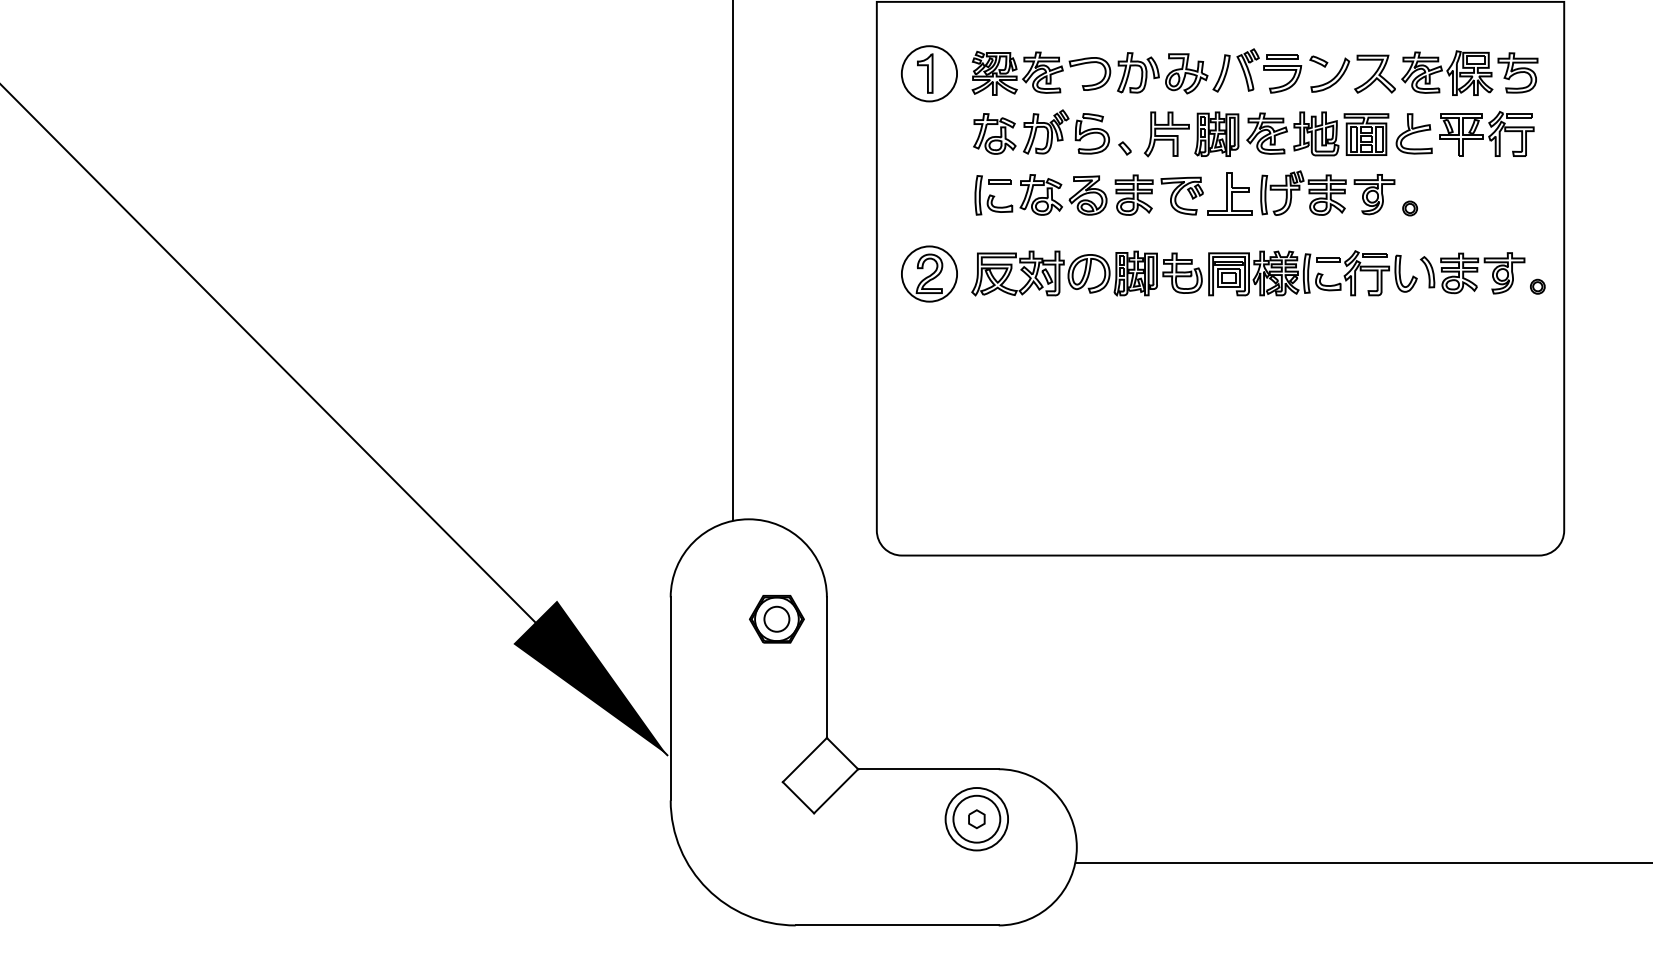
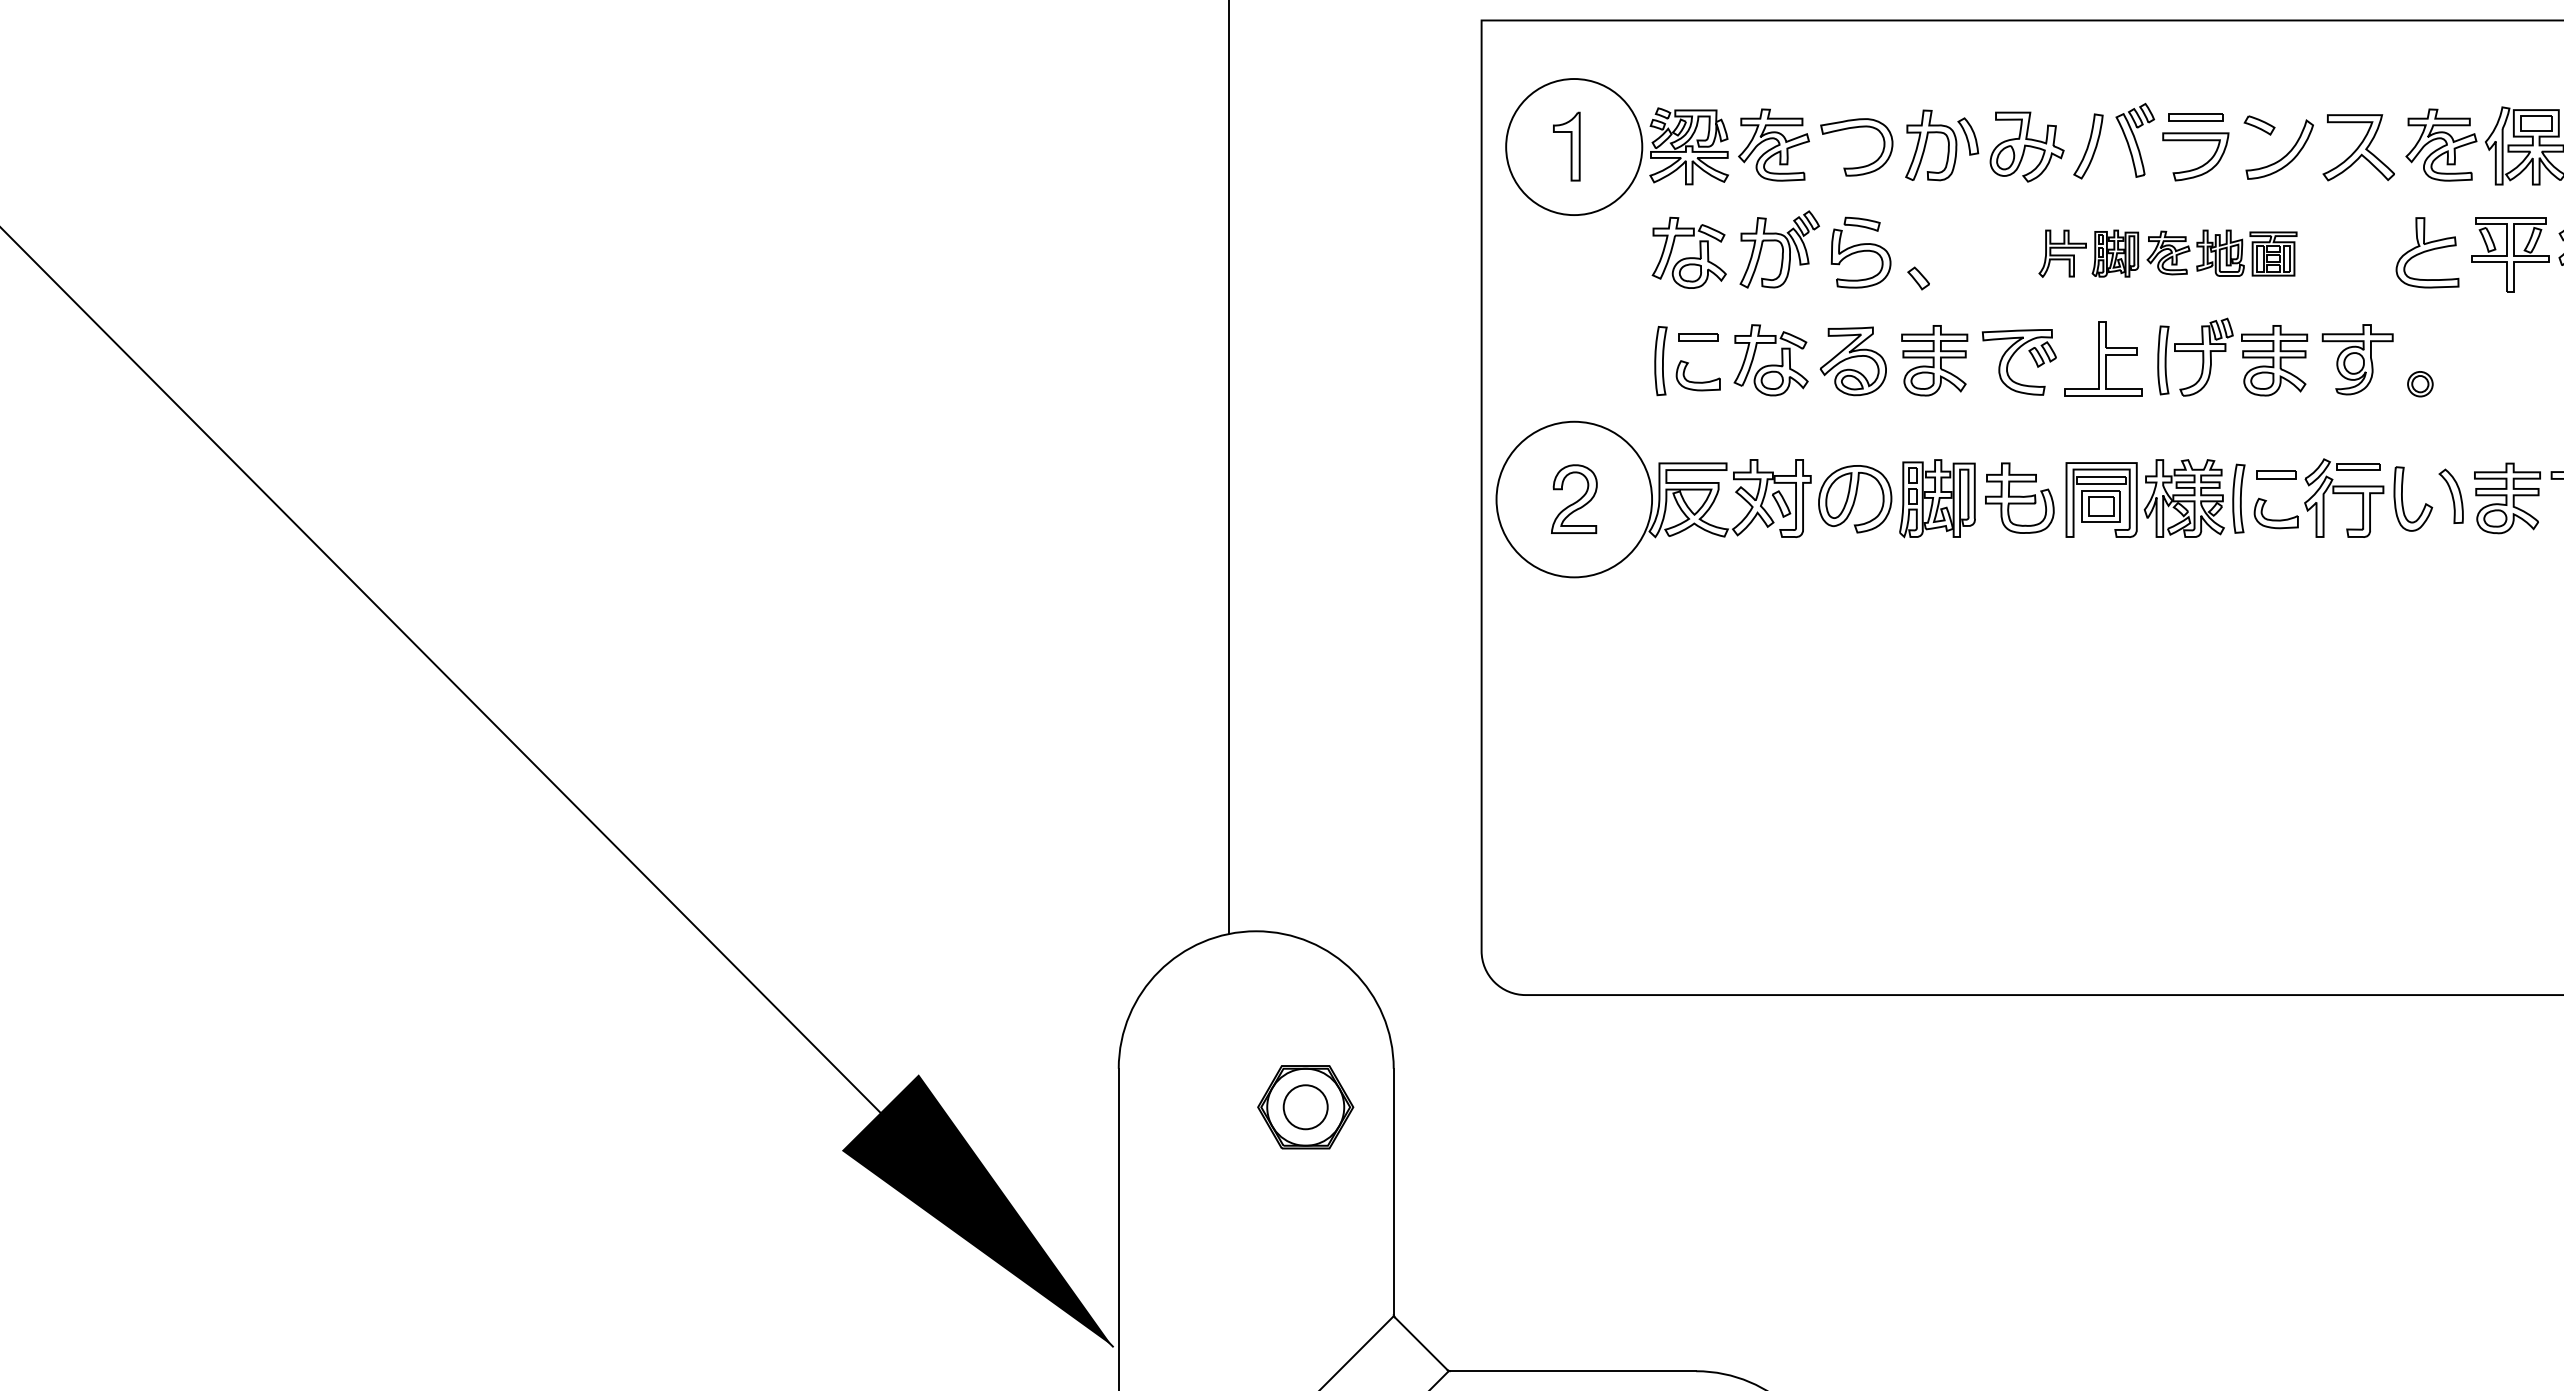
circle: (929, 73) -> (1574, 146), size x1.4
part: (1266, 134) -> (2167, 253), size x0.6
circle: (929, 273) -> (1574, 498), size x1.6

